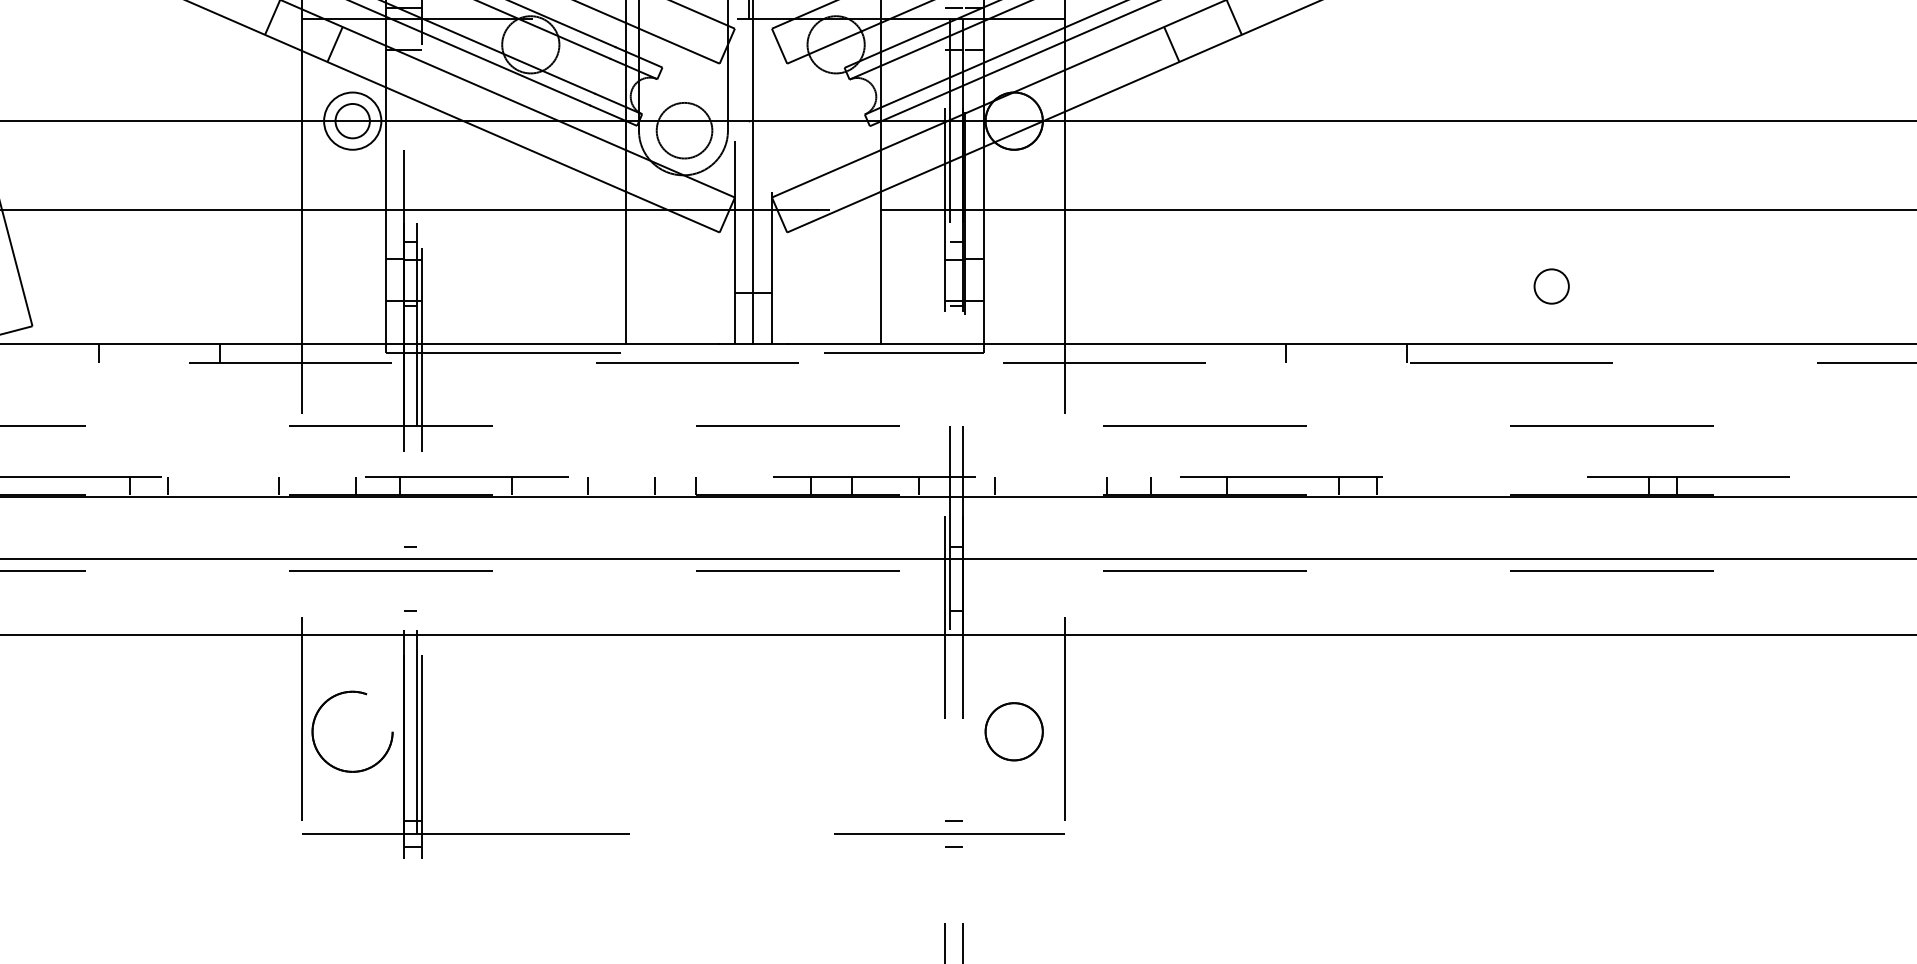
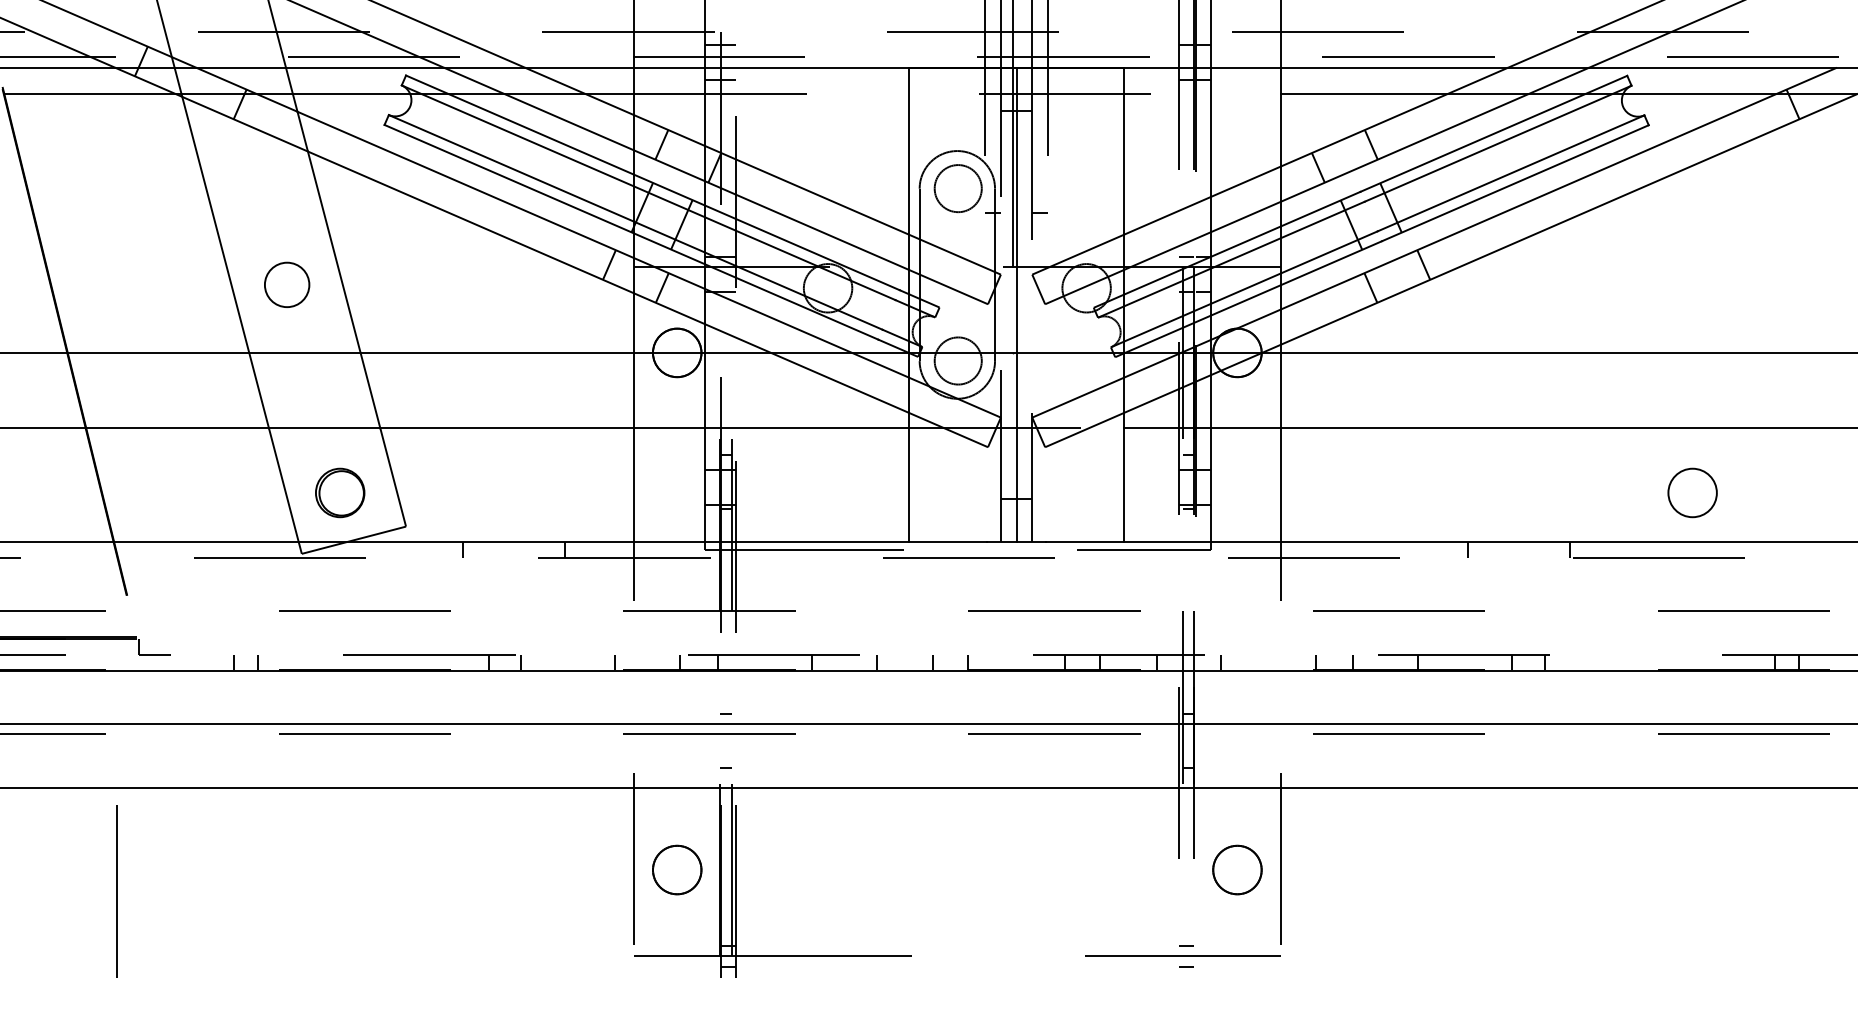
circle: (351, 120) -> (676, 352), size x1.67
circle: (1551, 285) -> (1692, 492), size x1.67
part: (353, 731) -> (677, 869), size x0.71

